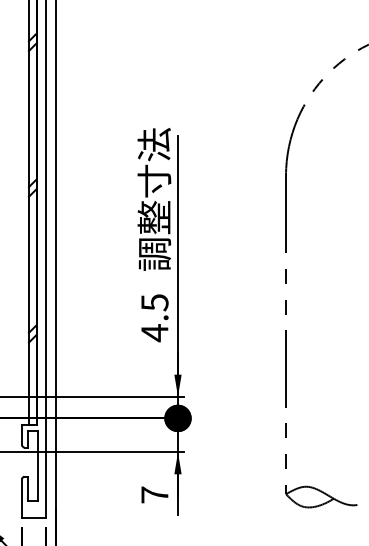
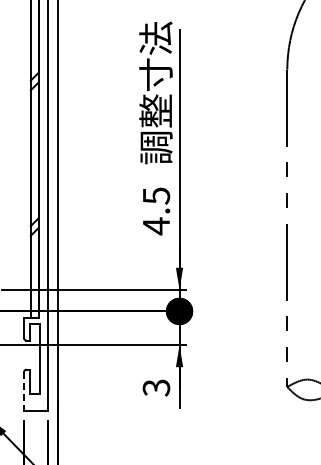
text: (154, 494) -> (156, 387), 7 -> 3
line: (22, 499) -> (24, 392), solid -> dashed

